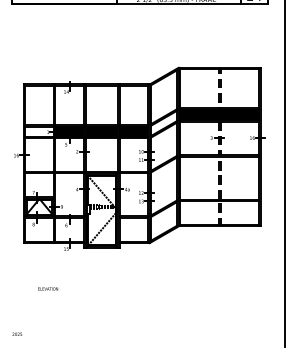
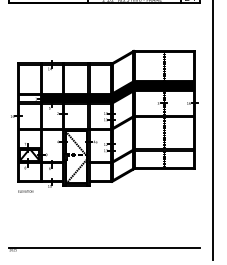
hatch: (164, 122) -> (123, 91), added
text: (48, 288) -> (26, 191), moved
line: (139, 331) -> (104, 248), added

